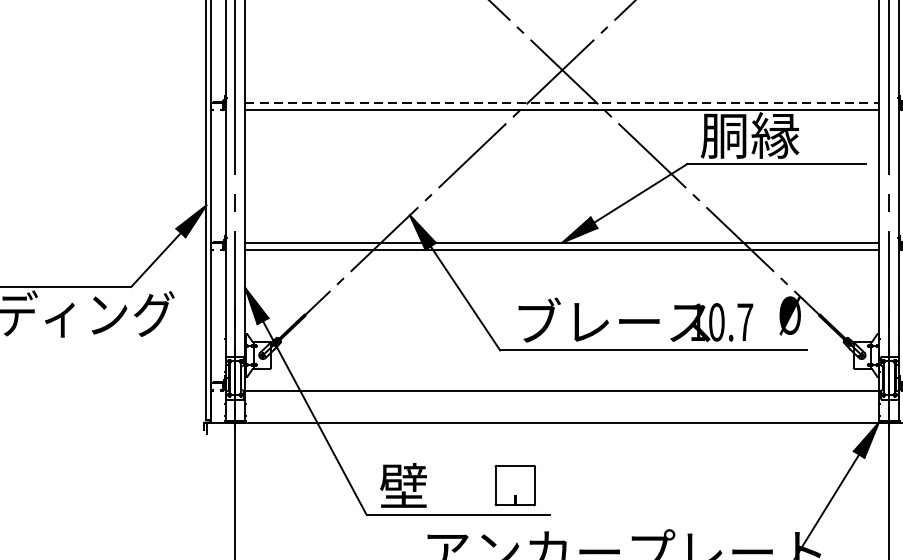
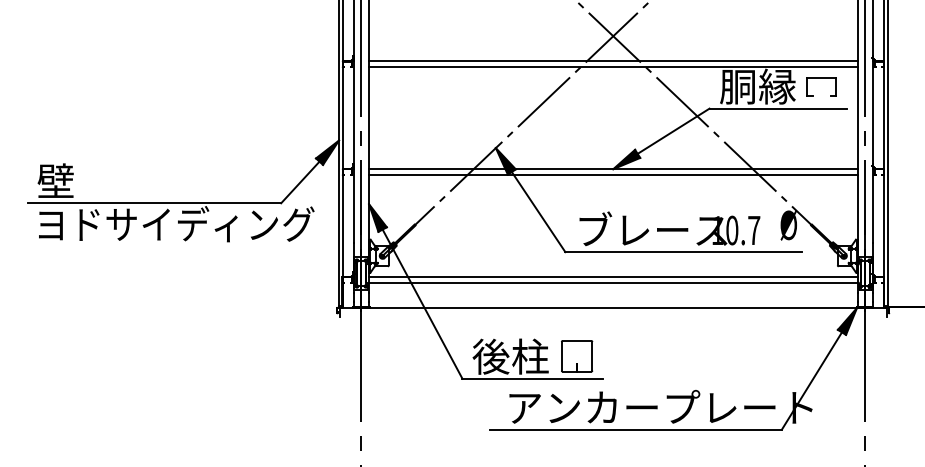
line: (562, 102) -> (613, 61), dashed -> solid
part: (832, 124) -> (821, 78), added
line: (562, 383) -> (613, 277), added
text: (428, 485) -> (510, 356), 壁 -> 後柱

